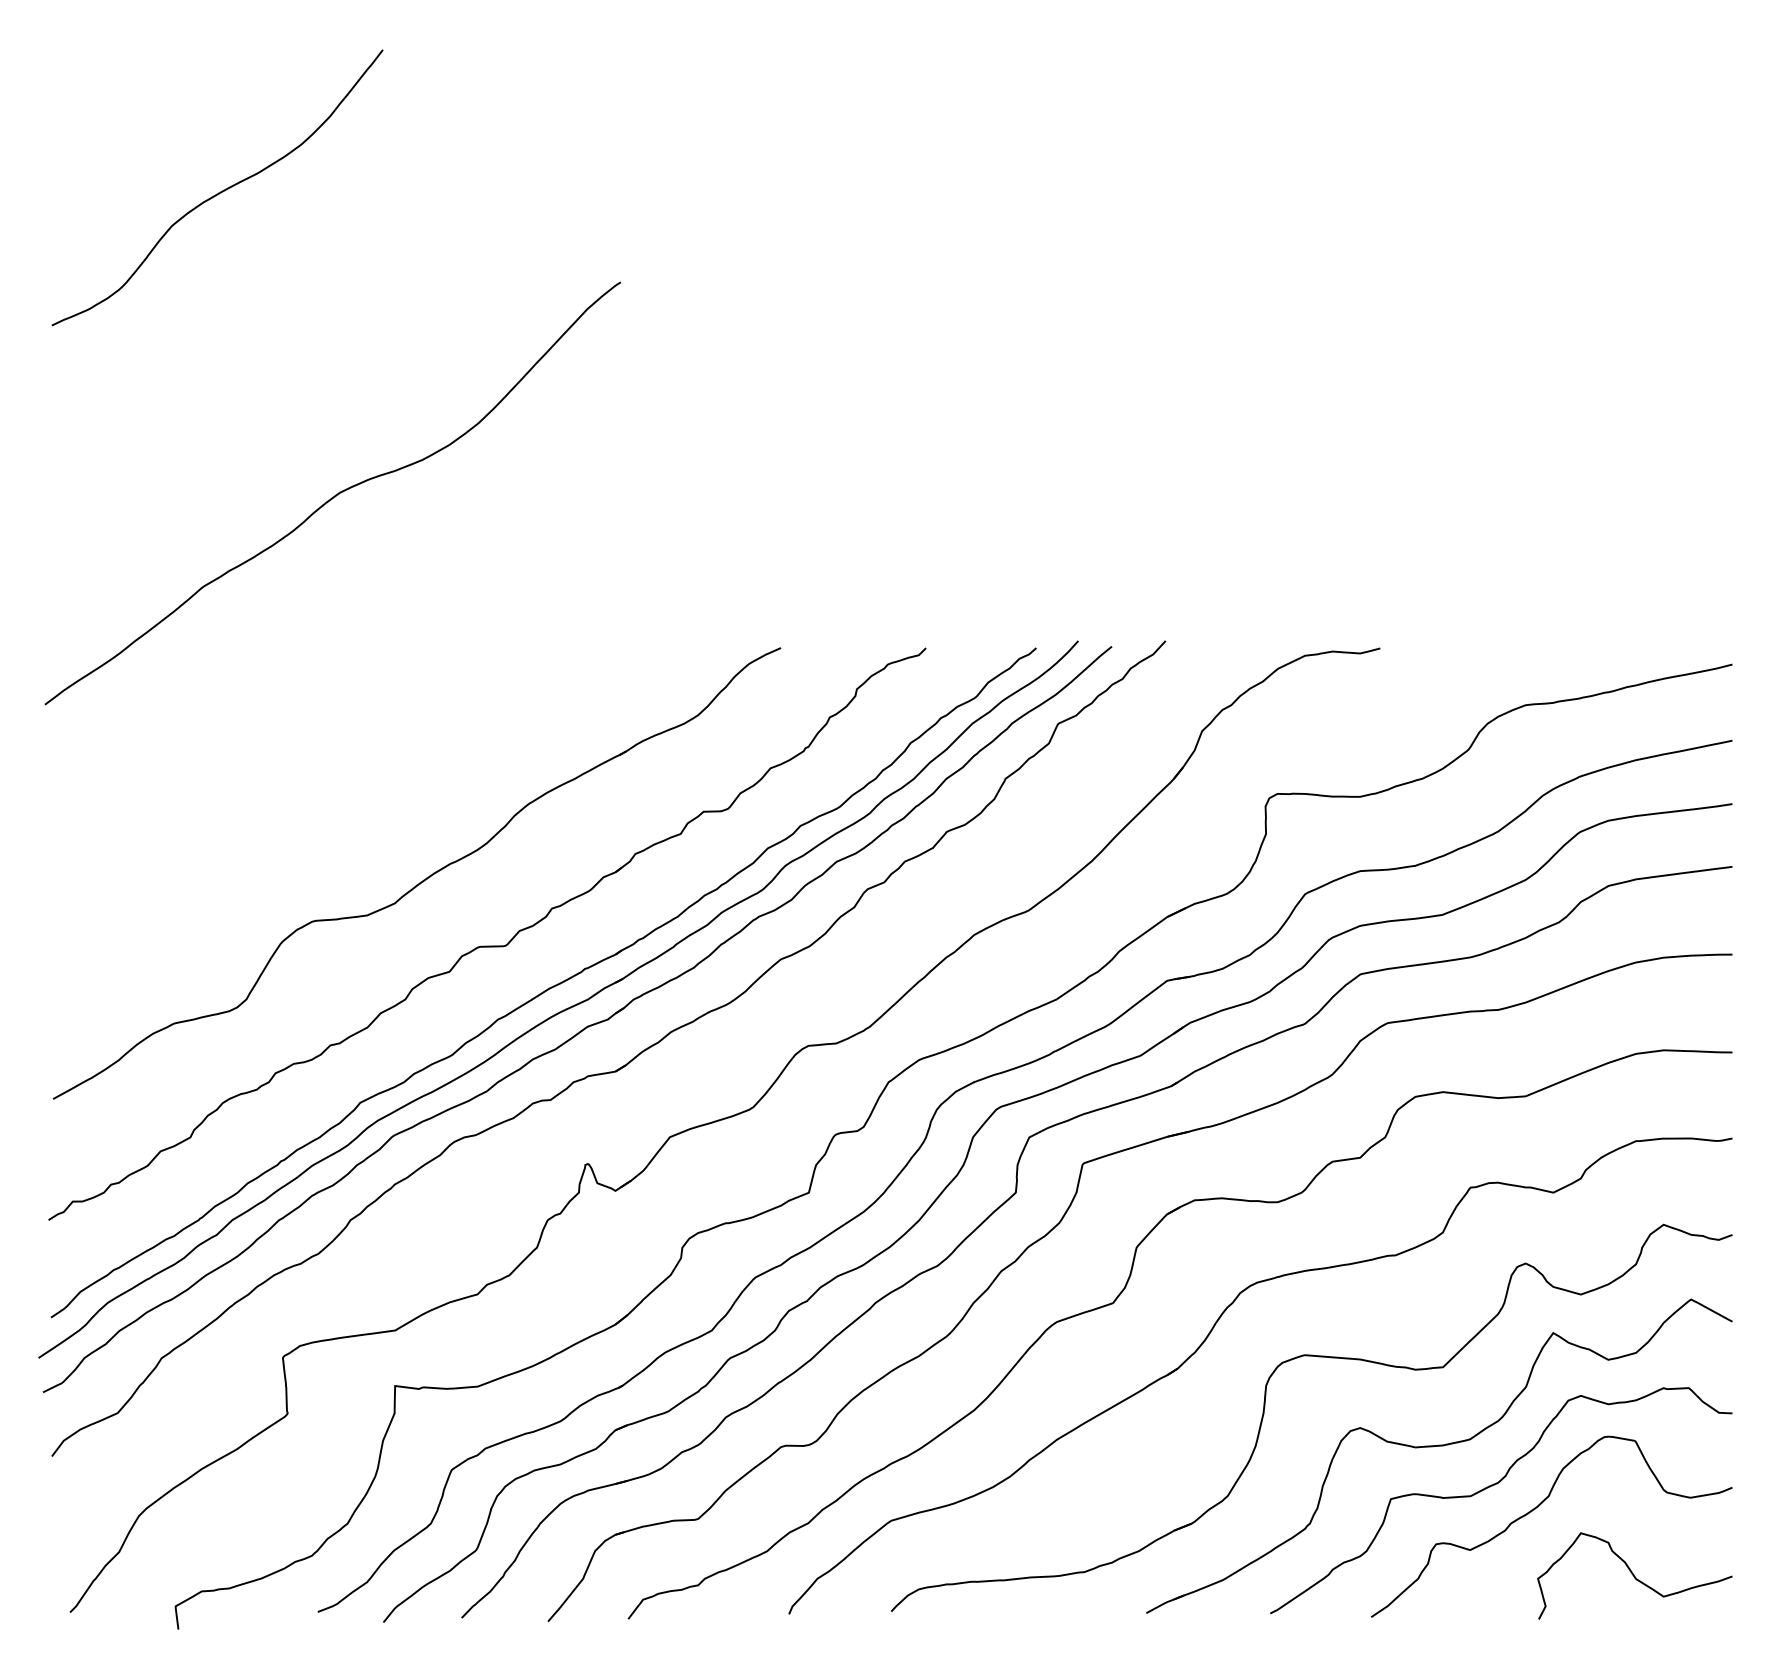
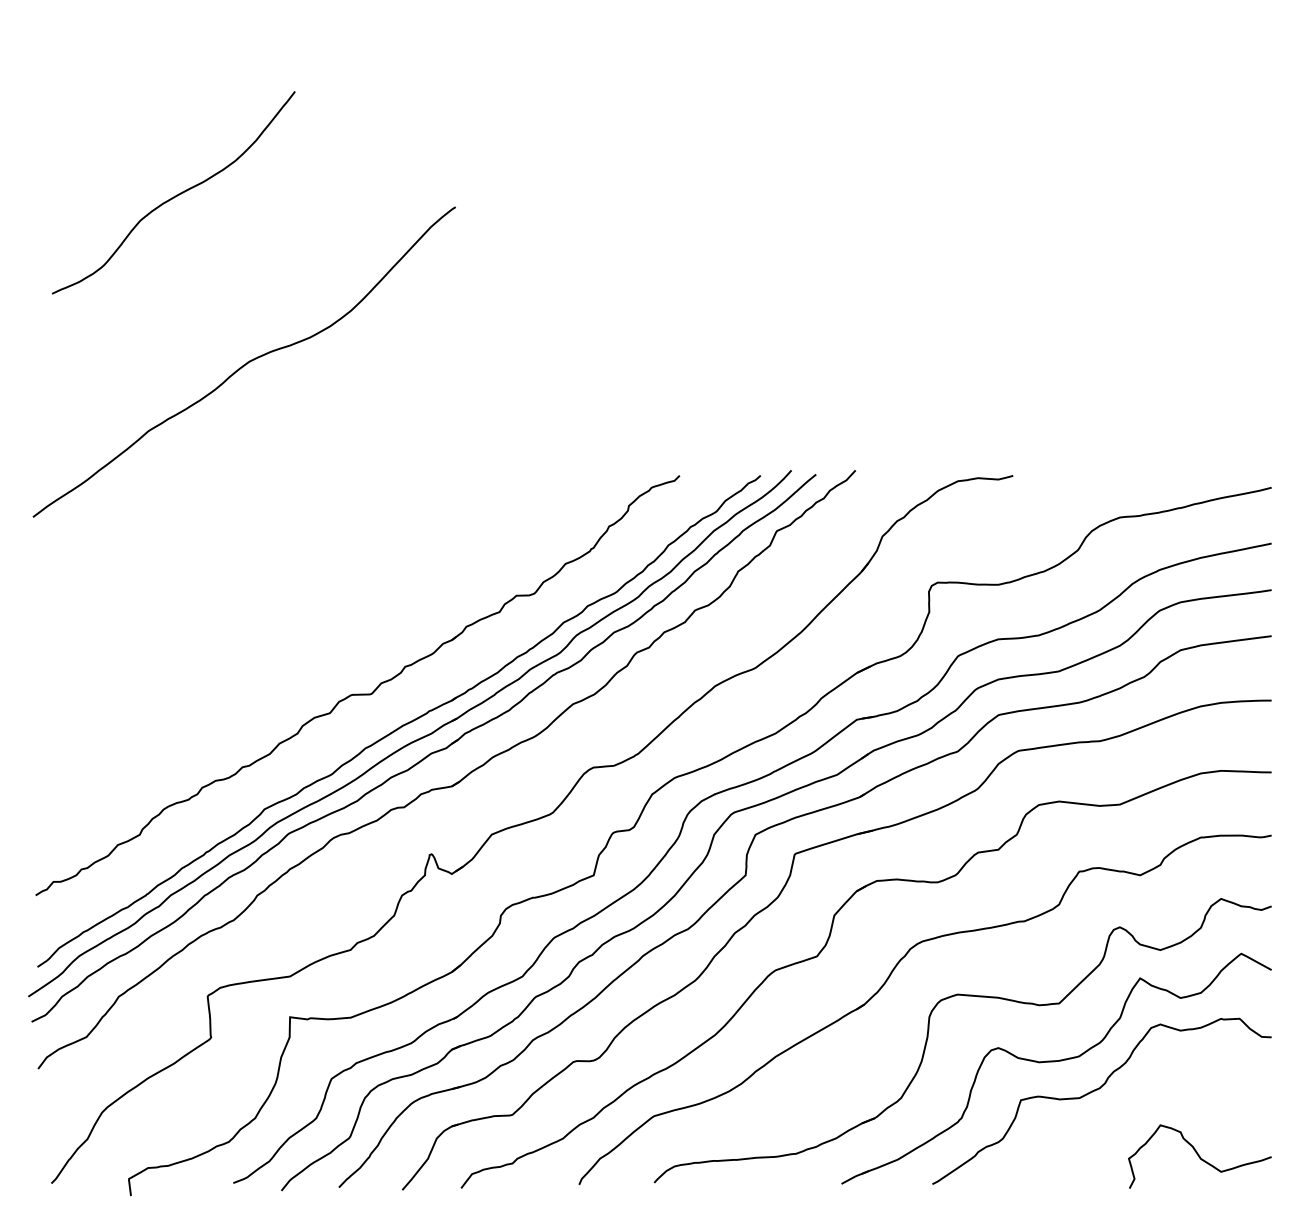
curve: (221, 190) -> (176, 194), moved
part: (422, 879) -> (310, 645), removed
curve: (1537, 1508) -> (1128, 1107), removed

